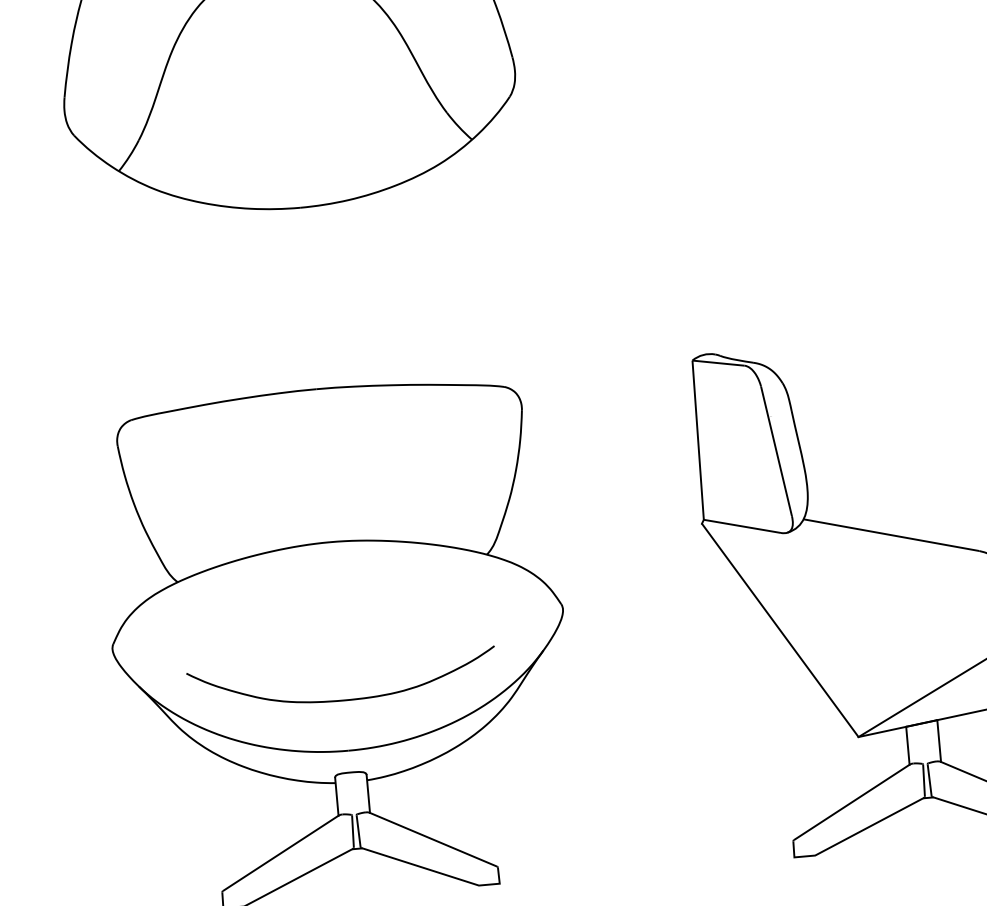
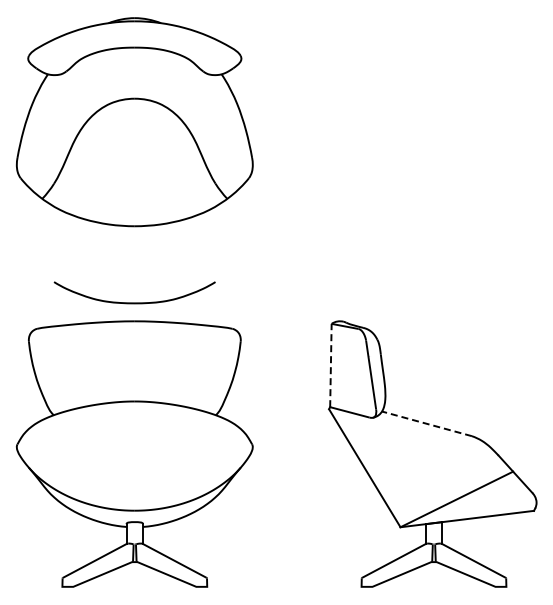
line: (697, 440) -> (330, 365), solid -> dashed
line: (890, 534) -> (426, 423), solid -> dashed
curve: (343, 698) -> (134, 302), moved

